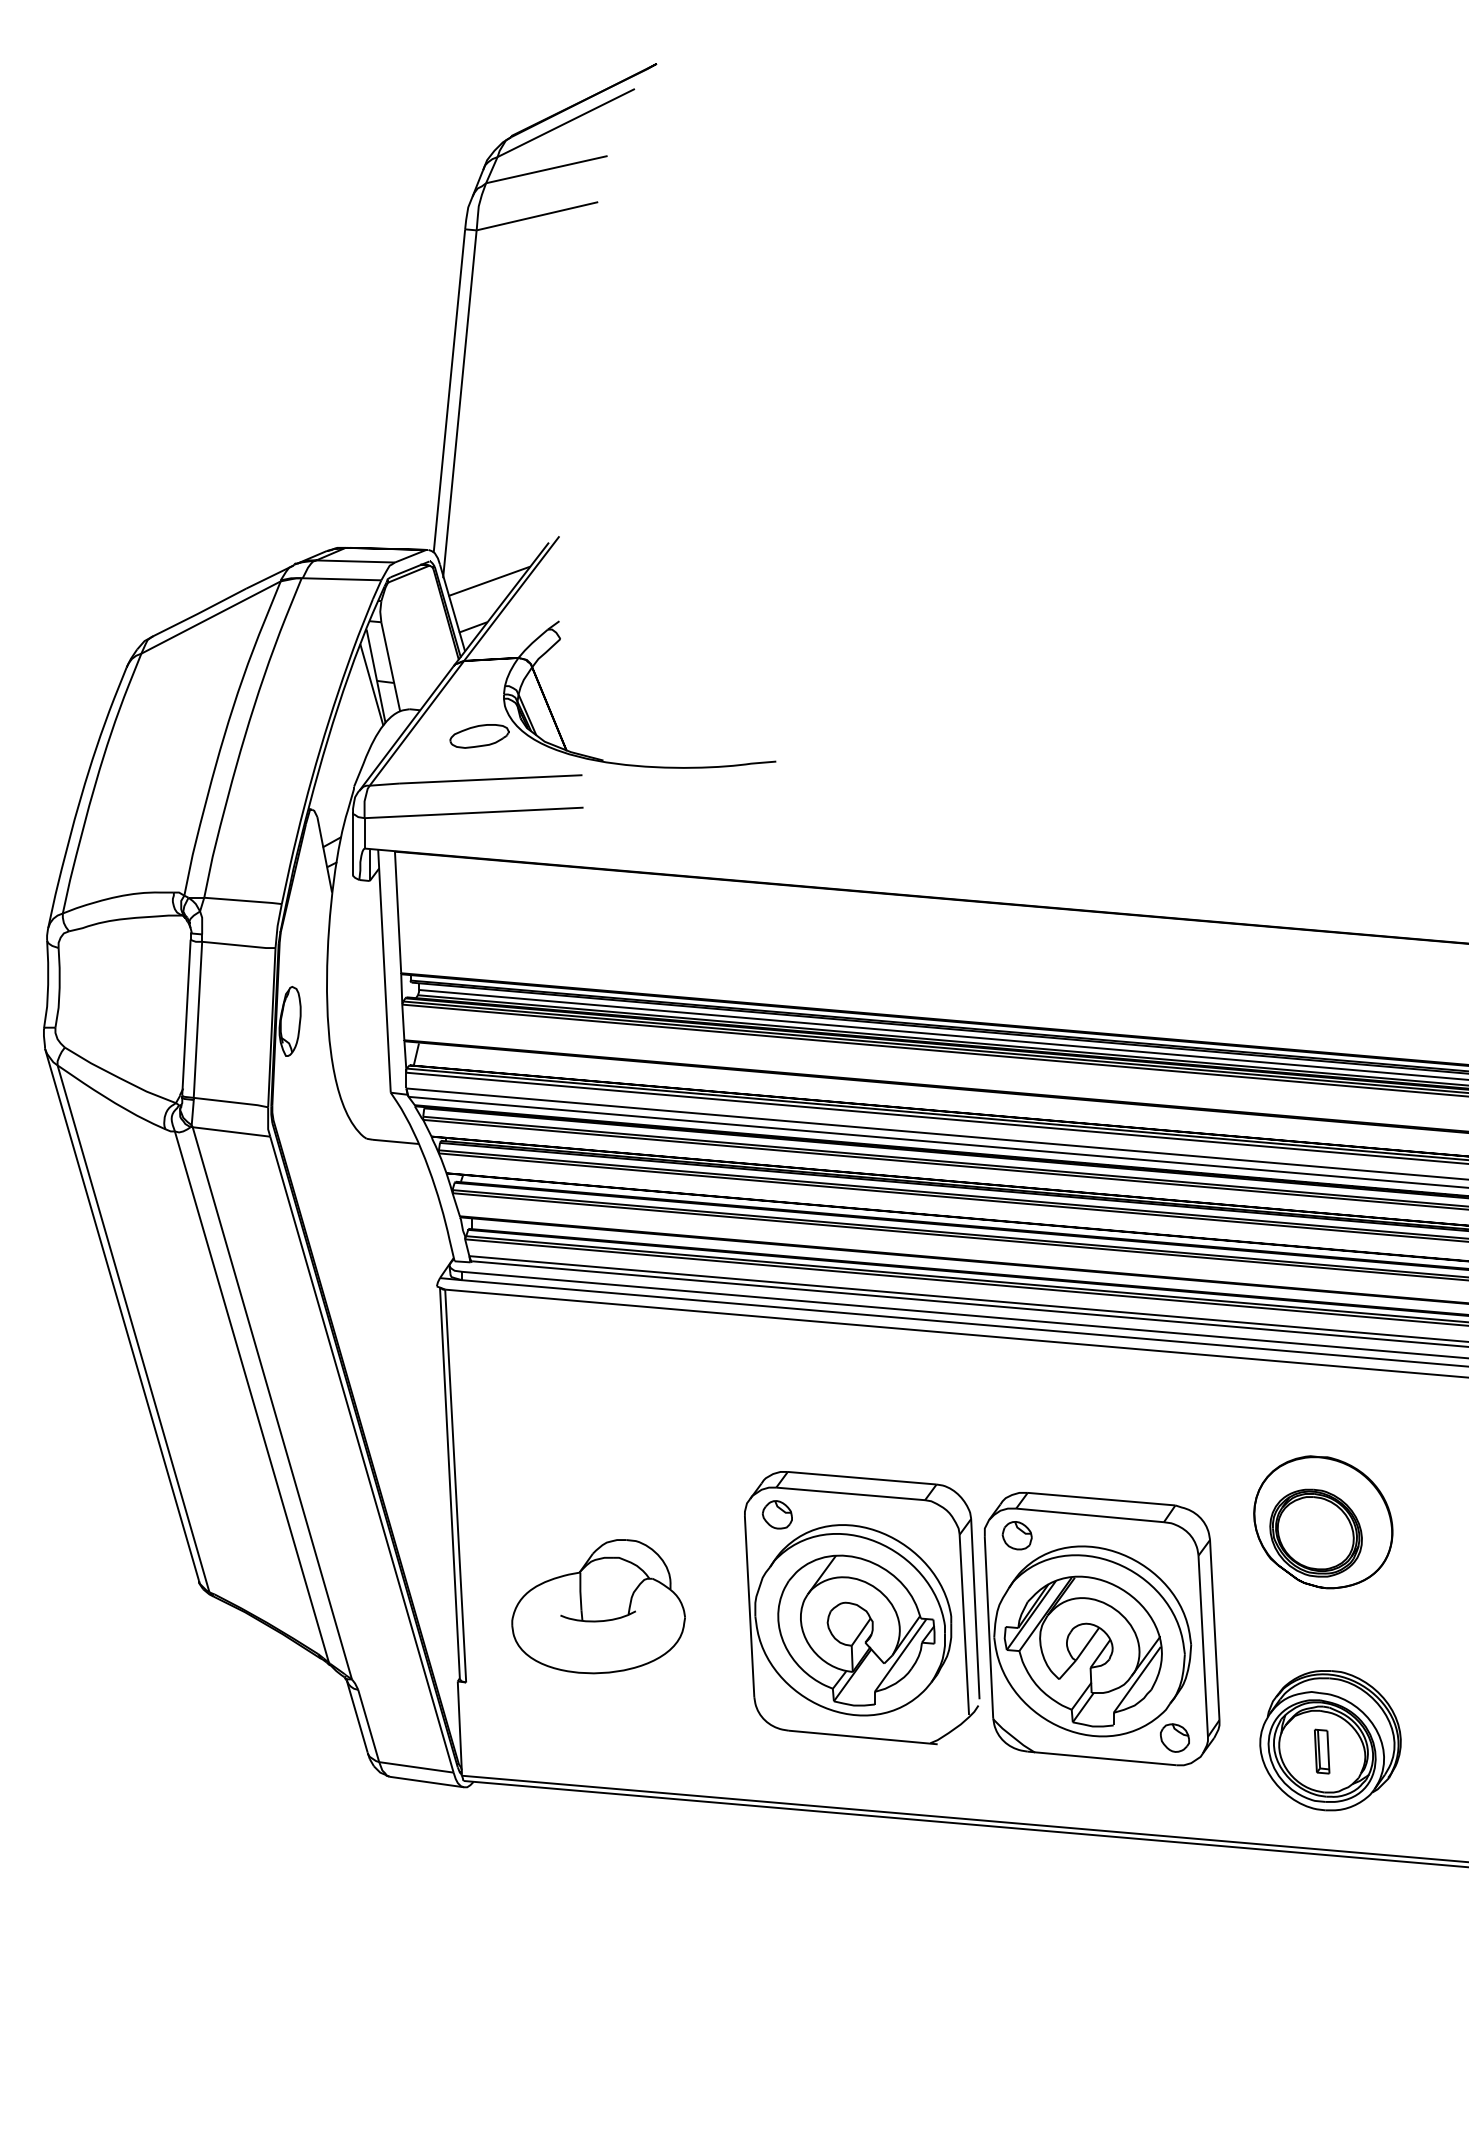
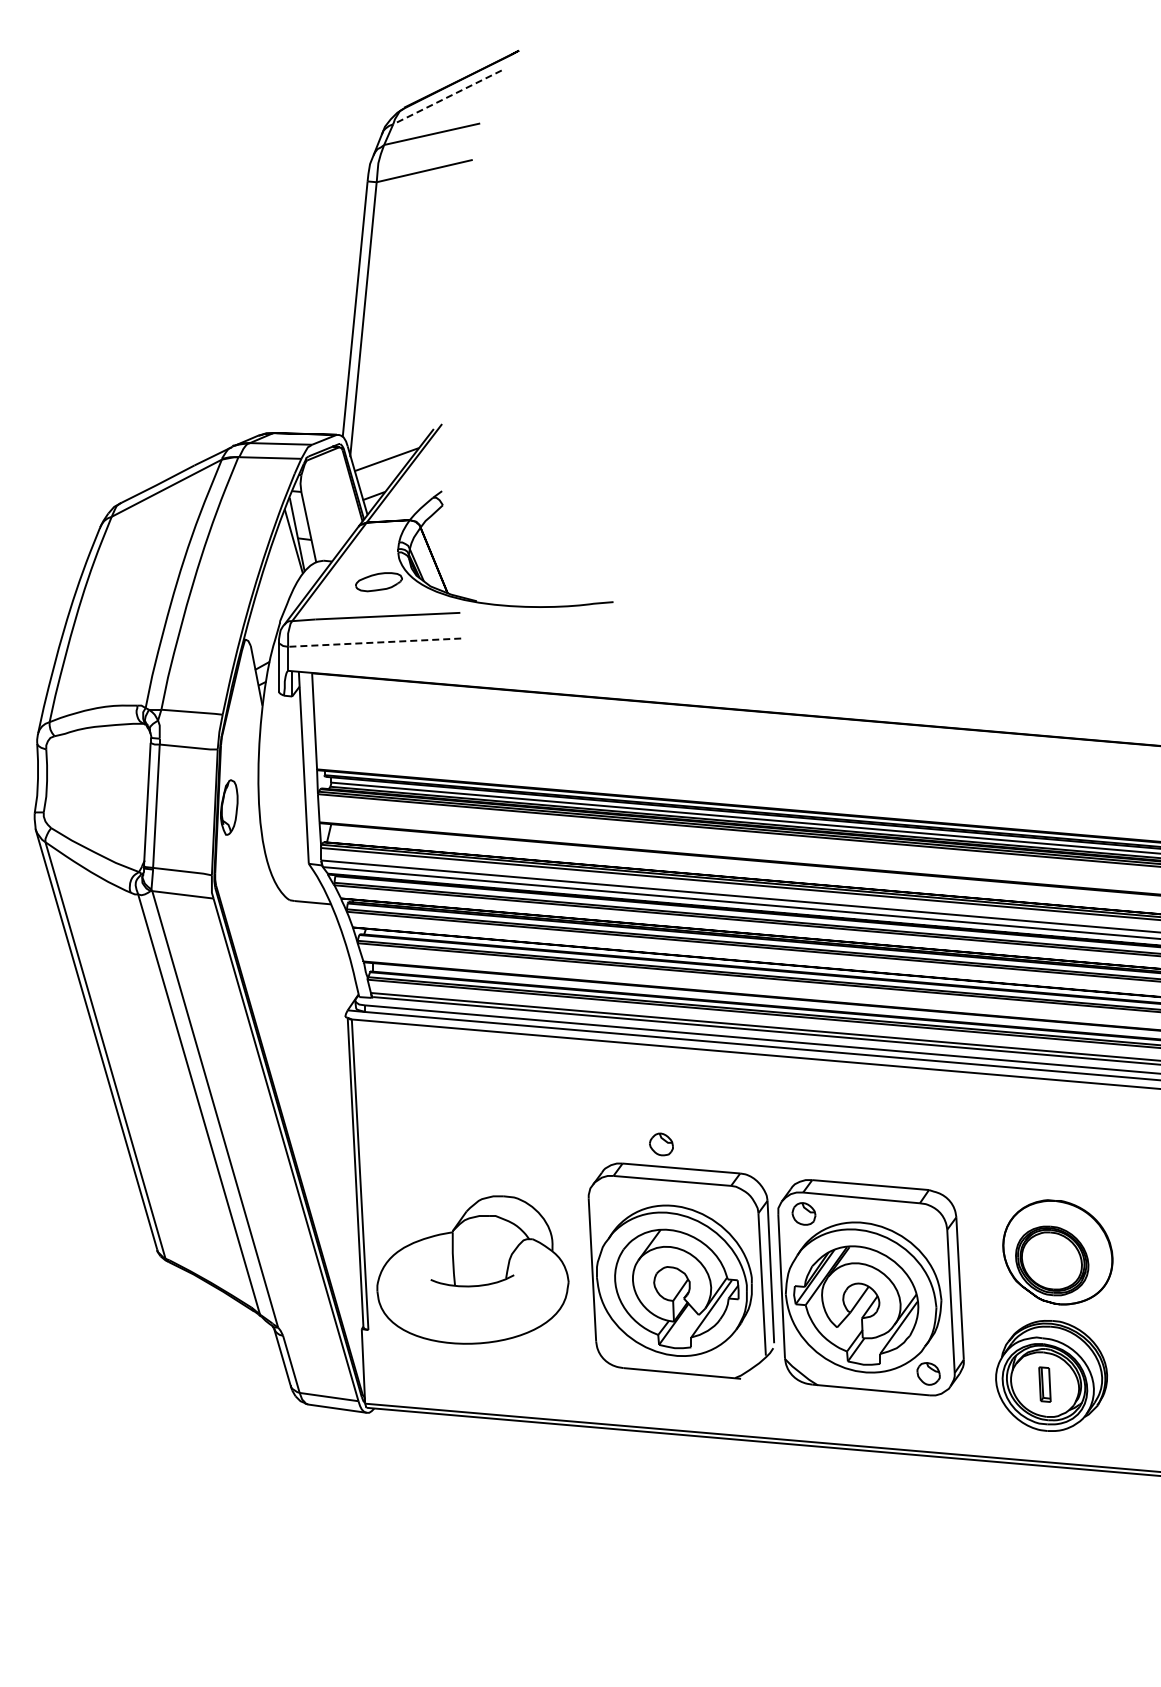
line: (566, 123) -> (447, 97), solid -> dashed
line: (473, 812) -> (374, 642), solid -> dashed
part: (777, 1514) -> (661, 1144), moved
part: (1322, 1522) -> (1057, 1252), moved
part: (599, 1605) -> (473, 1269), size x1.4

